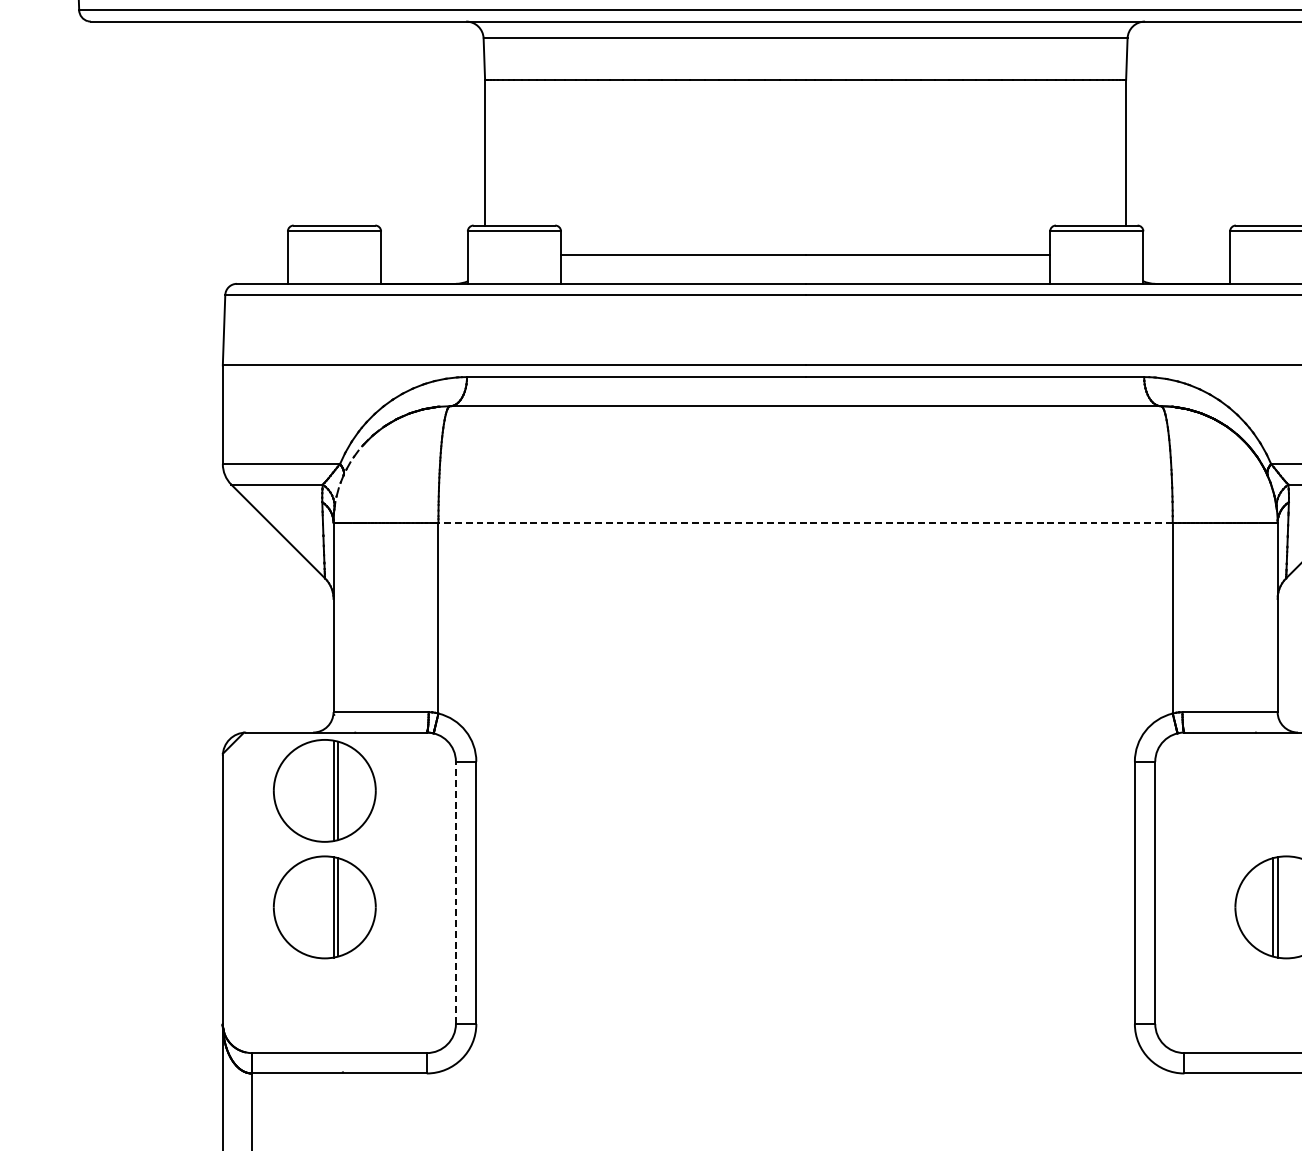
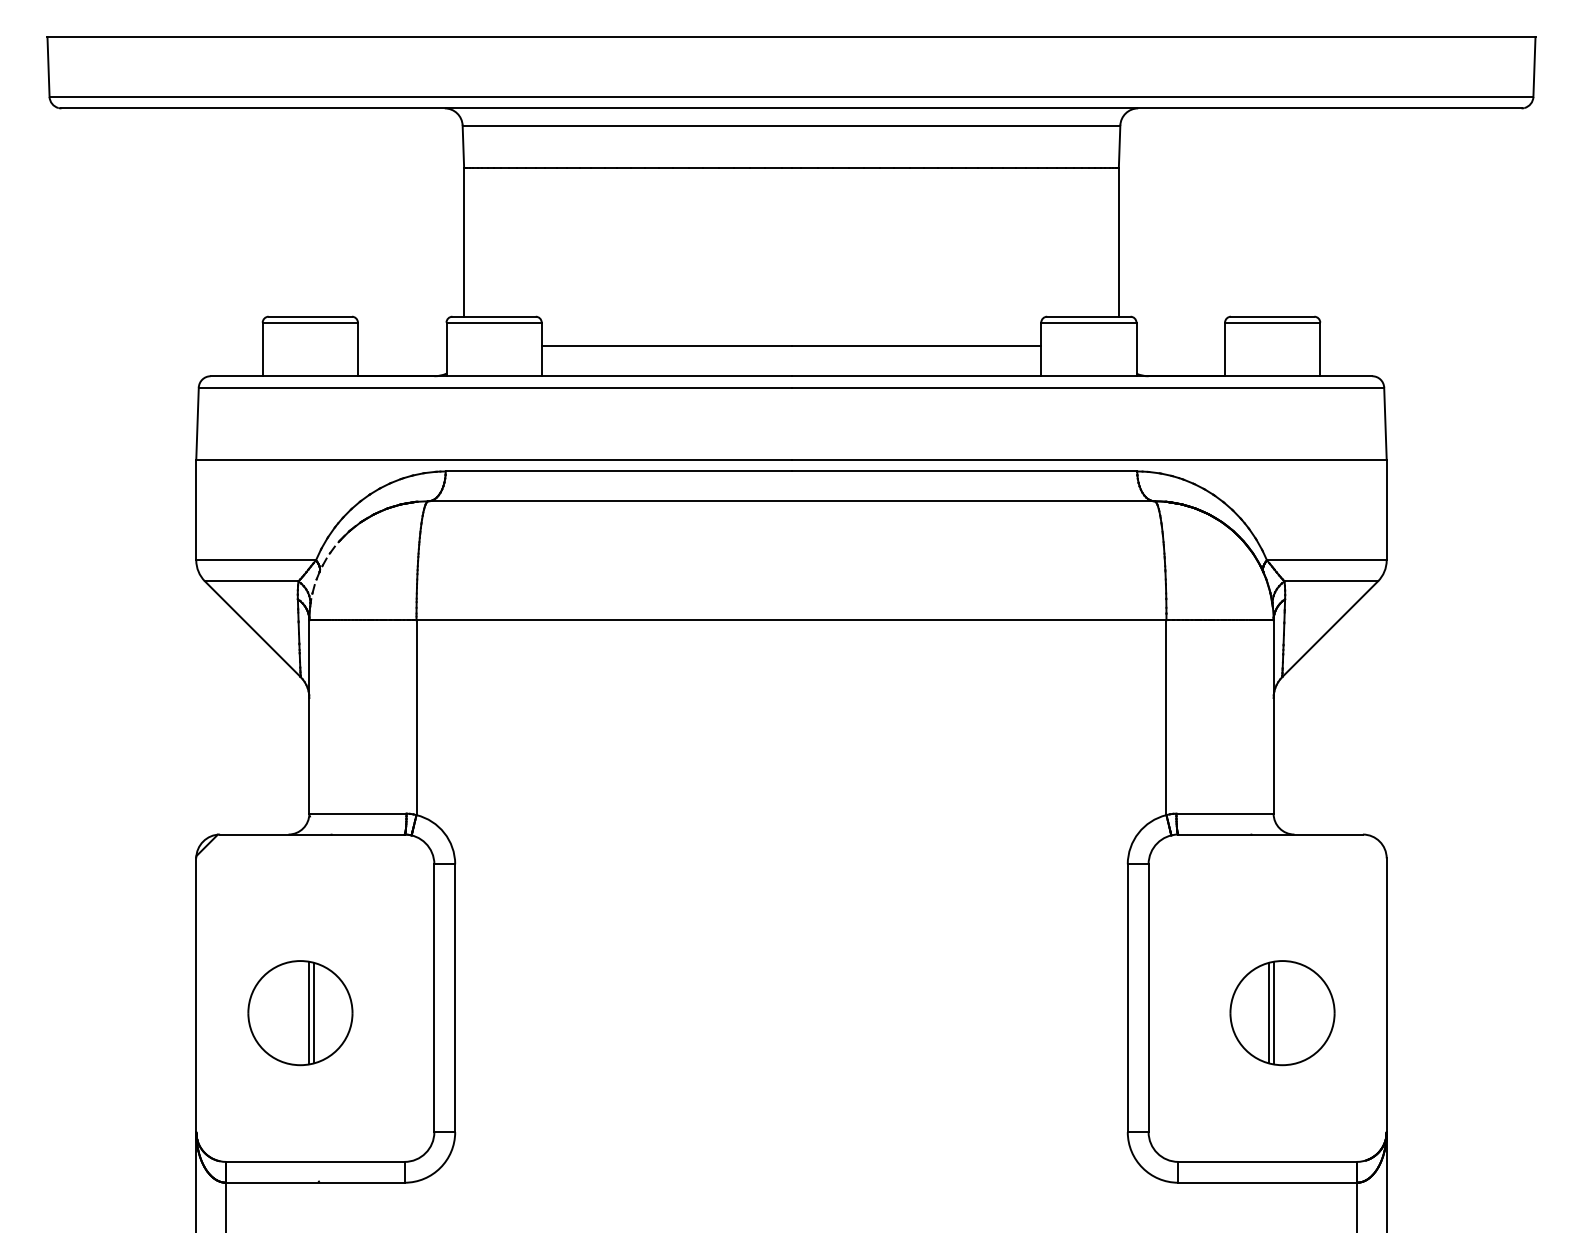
line: (805, 522) -> (791, 620), dashed -> solid
part: (324, 791) -> (300, 894), removed
line: (456, 893) -> (434, 998), dashed -> solid

